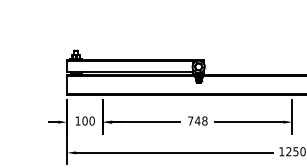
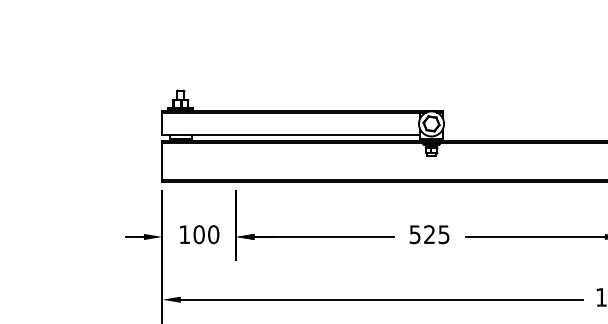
text: (197, 120) -> (429, 233), 748 -> 525

